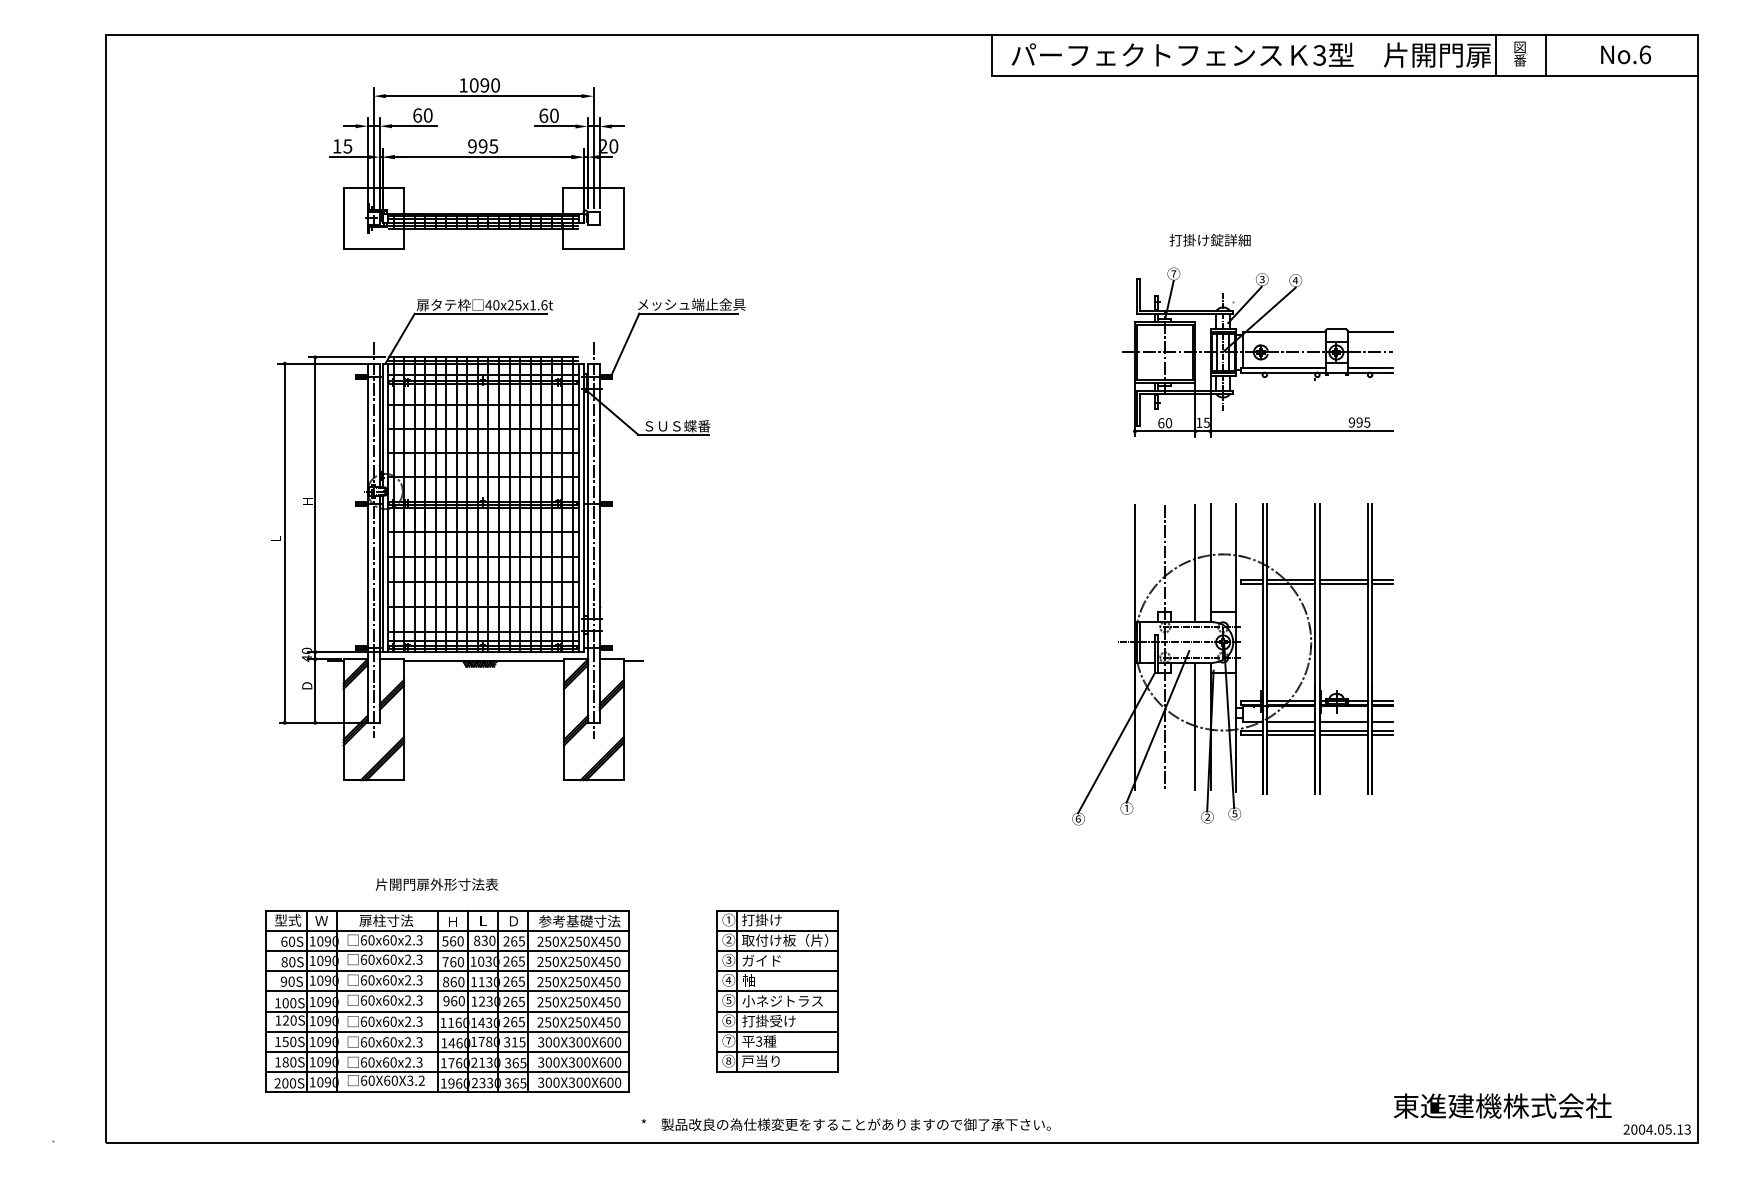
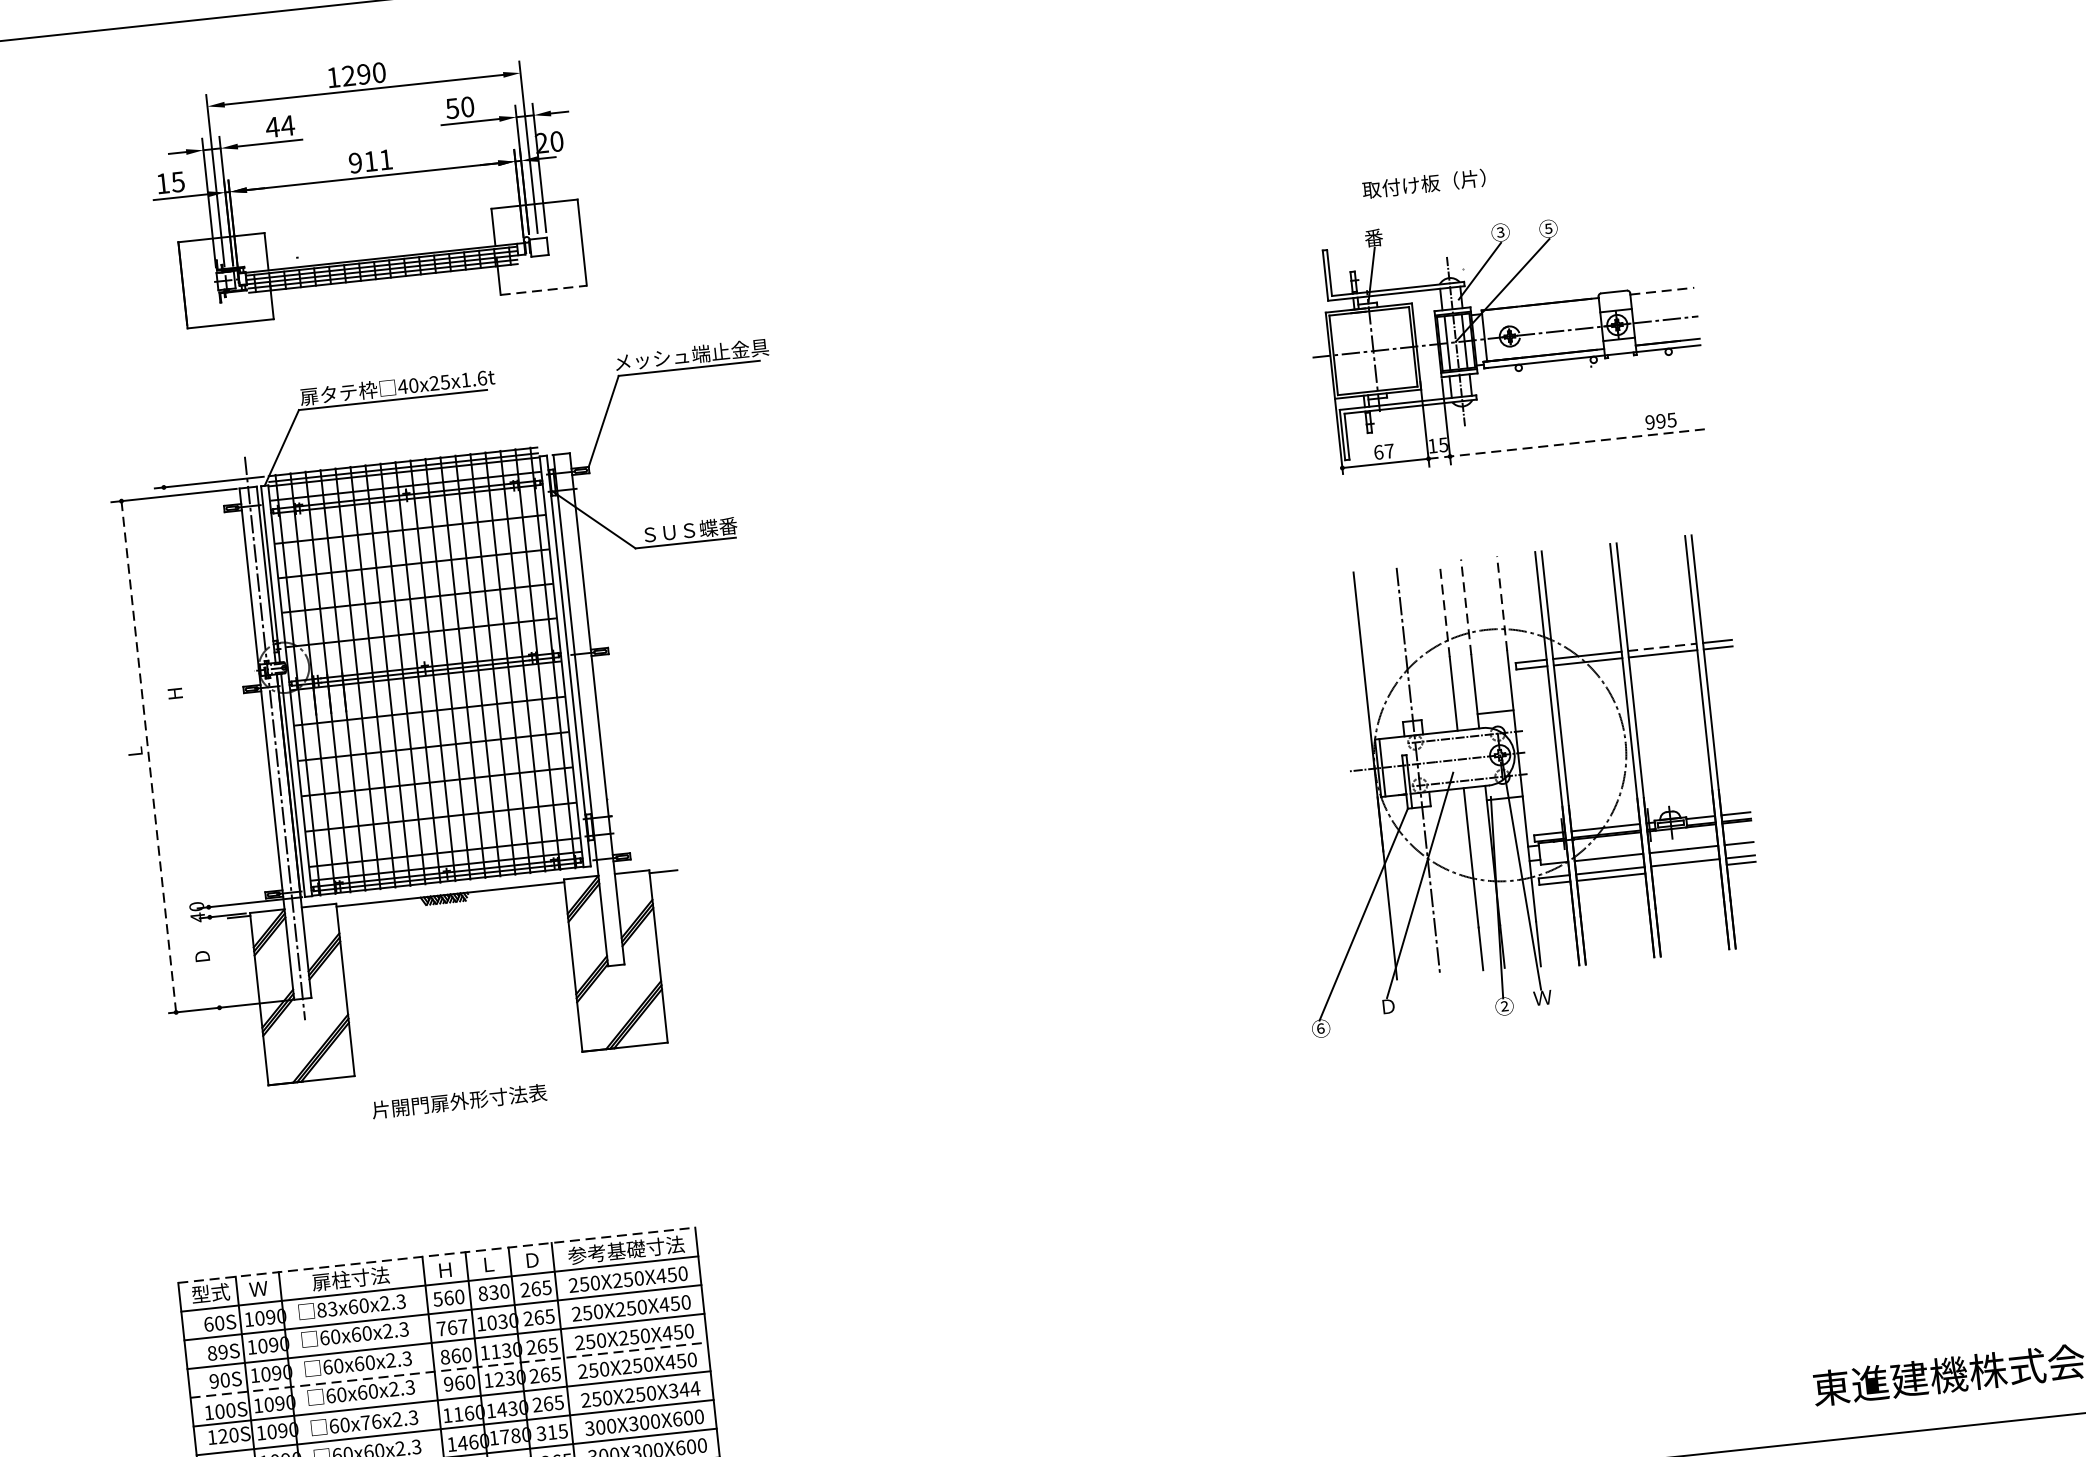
text: (473, 85) -> (347, 76), 1090 -> 1290
text: (422, 115) -> (279, 126), 60 -> 44
text: (543, 115) -> (452, 108), 60 -> 50
text: (488, 146) -> (378, 160), 995 -> 911
text: (1212, 240) -> (1423, 184), 打掛け錠詳細 -> 取付け板（片）
line: (594, 248) -> (544, 289), solid -> dashed
text: (1173, 273) -> (1373, 237), ⑦ -> 番
text: (1295, 280) -> (1548, 228), ④ -> ⑤
line: (1370, 332) -> (1662, 291), solid -> dashed
text: (1168, 423) -> (1389, 451), 60 -> 67
line: (1294, 431) -> (1569, 443), solid -> dashed
line: (1210, 536) -> (1466, 606), solid -> dashed
line: (1235, 536) -> (1501, 602), solid -> dashed
line: (1195, 537) -> (1444, 609), solid -> dashed
line: (315, 539) -> (191, 746), removed
line: (593, 540) -> (587, 705), removed
line: (284, 543) -> (148, 757), solid -> dashed
line: (1344, 579) -> (1663, 647), solid -> dashed
line: (1343, 735) -> (1685, 869), removed
text: (1126, 808) -> (1387, 1006), ① -> Ｄ
text: (1234, 813) -> (1542, 997), ⑤ -> Ｗ
text: (436, 884) -> (458, 1101), moved
line: (447, 910) -> (436, 1254), solid -> dashed
text: (367, 940) -> (326, 1309), 60x60x2.3 -> 83x60x2.3
text: (292, 962) -> (223, 1352), 80S -> 89S
text: (460, 962) -> (462, 1327), 760 -> 767
line: (447, 991) -> (448, 1370), solid -> dashed
part: (777, 991) -> (918, 1320), removed
text: (389, 1021) -> (370, 1421), 60x60x2.3 -> 60x76x2.3
text: (609, 1022) -> (684, 1389), 250X250X450 -> 250X250X344

